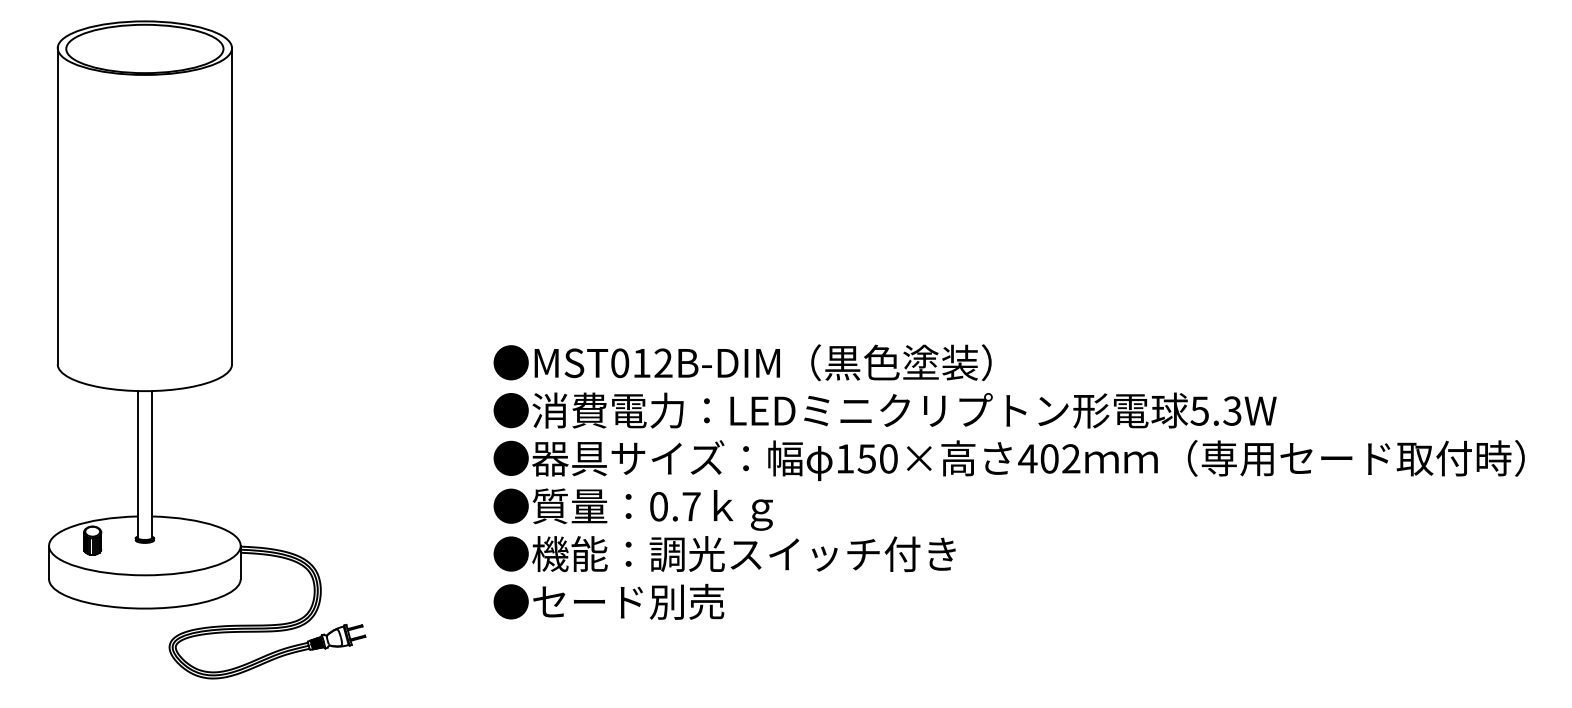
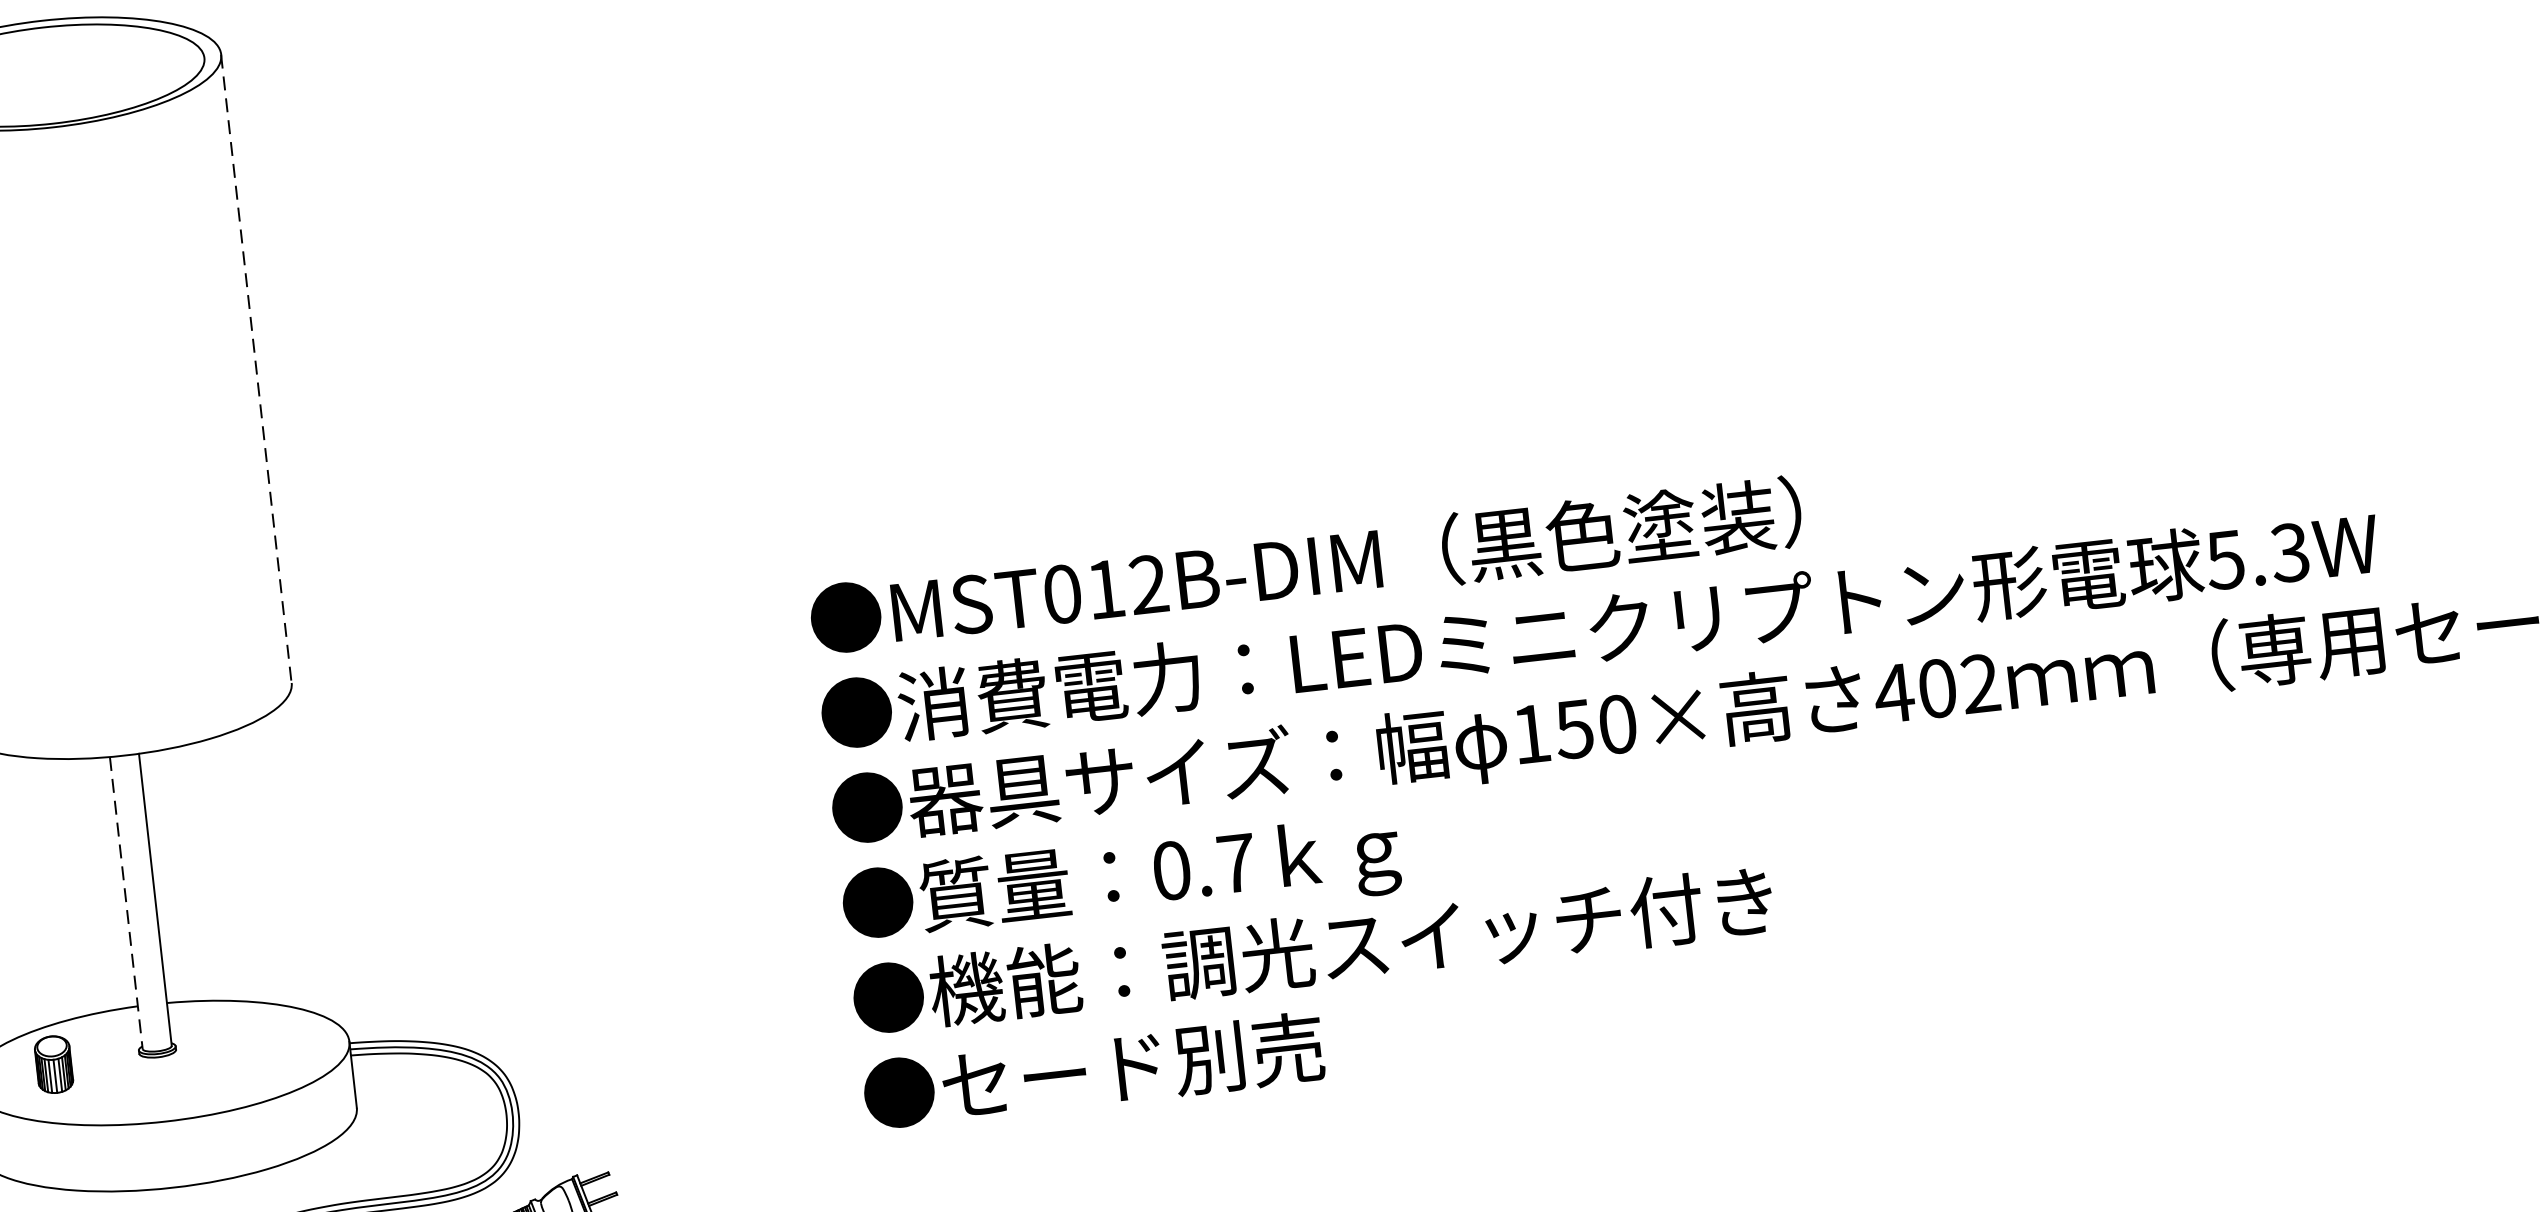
line: (231, 206) -> (255, 369), solid -> dashed
line: (137, 465) -> (126, 904), solid -> dashed

